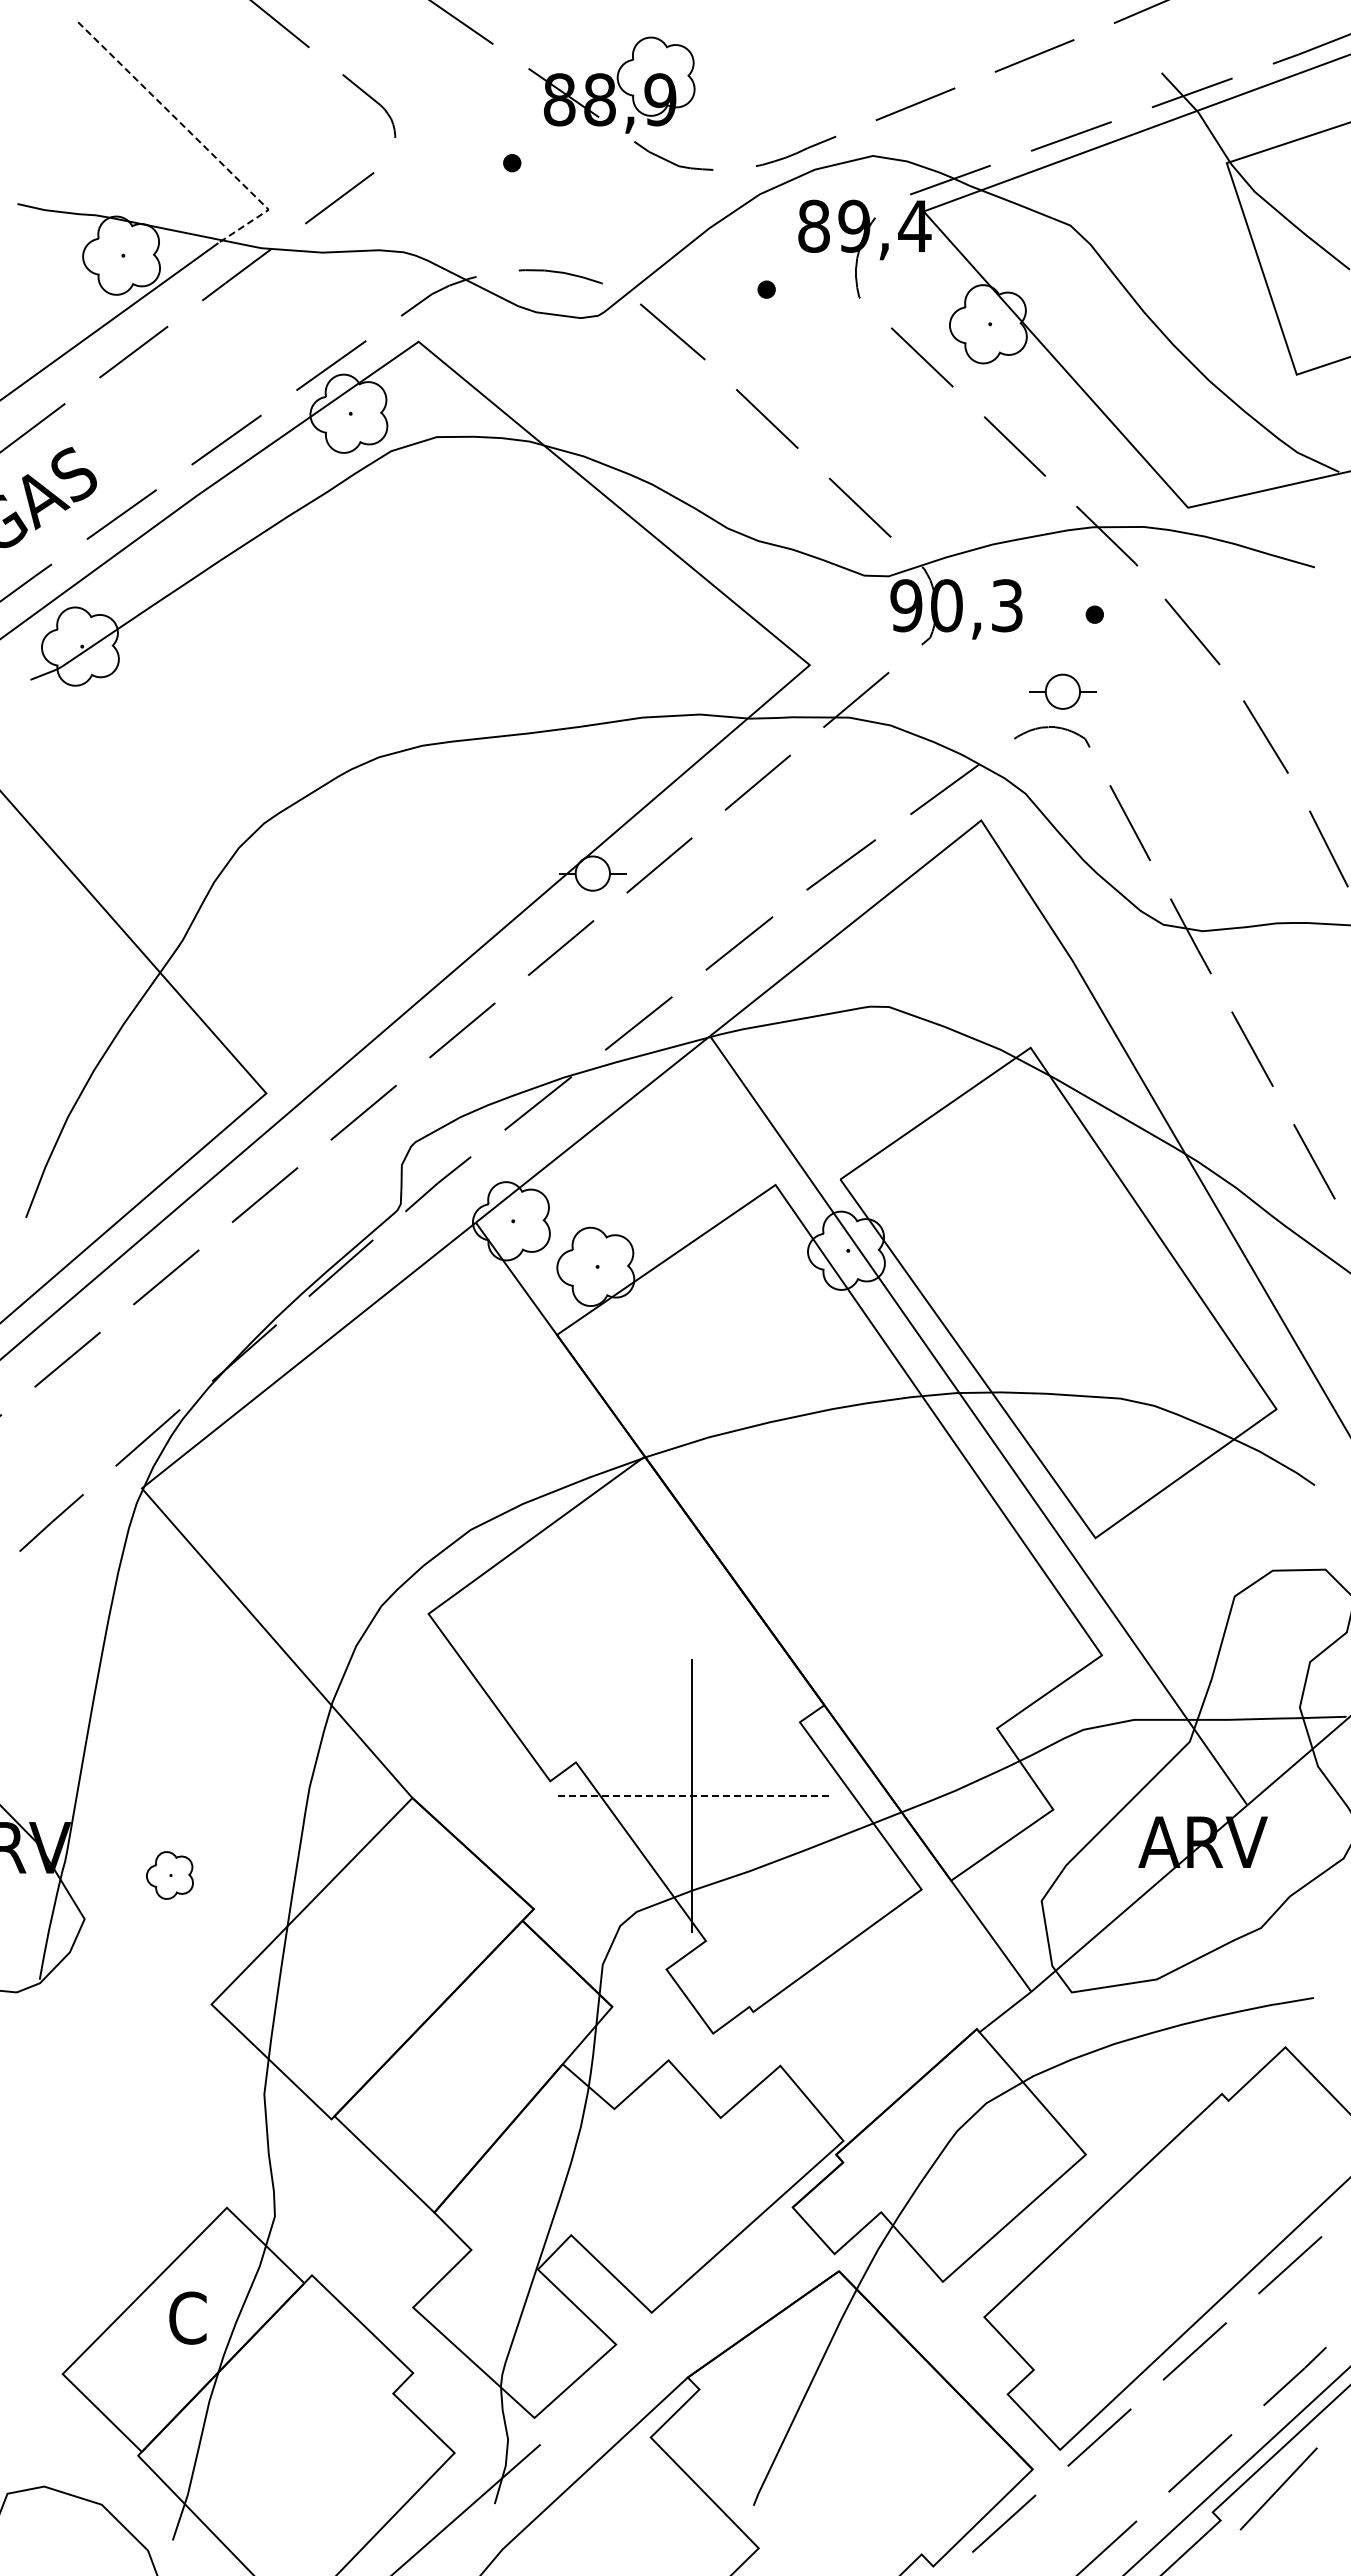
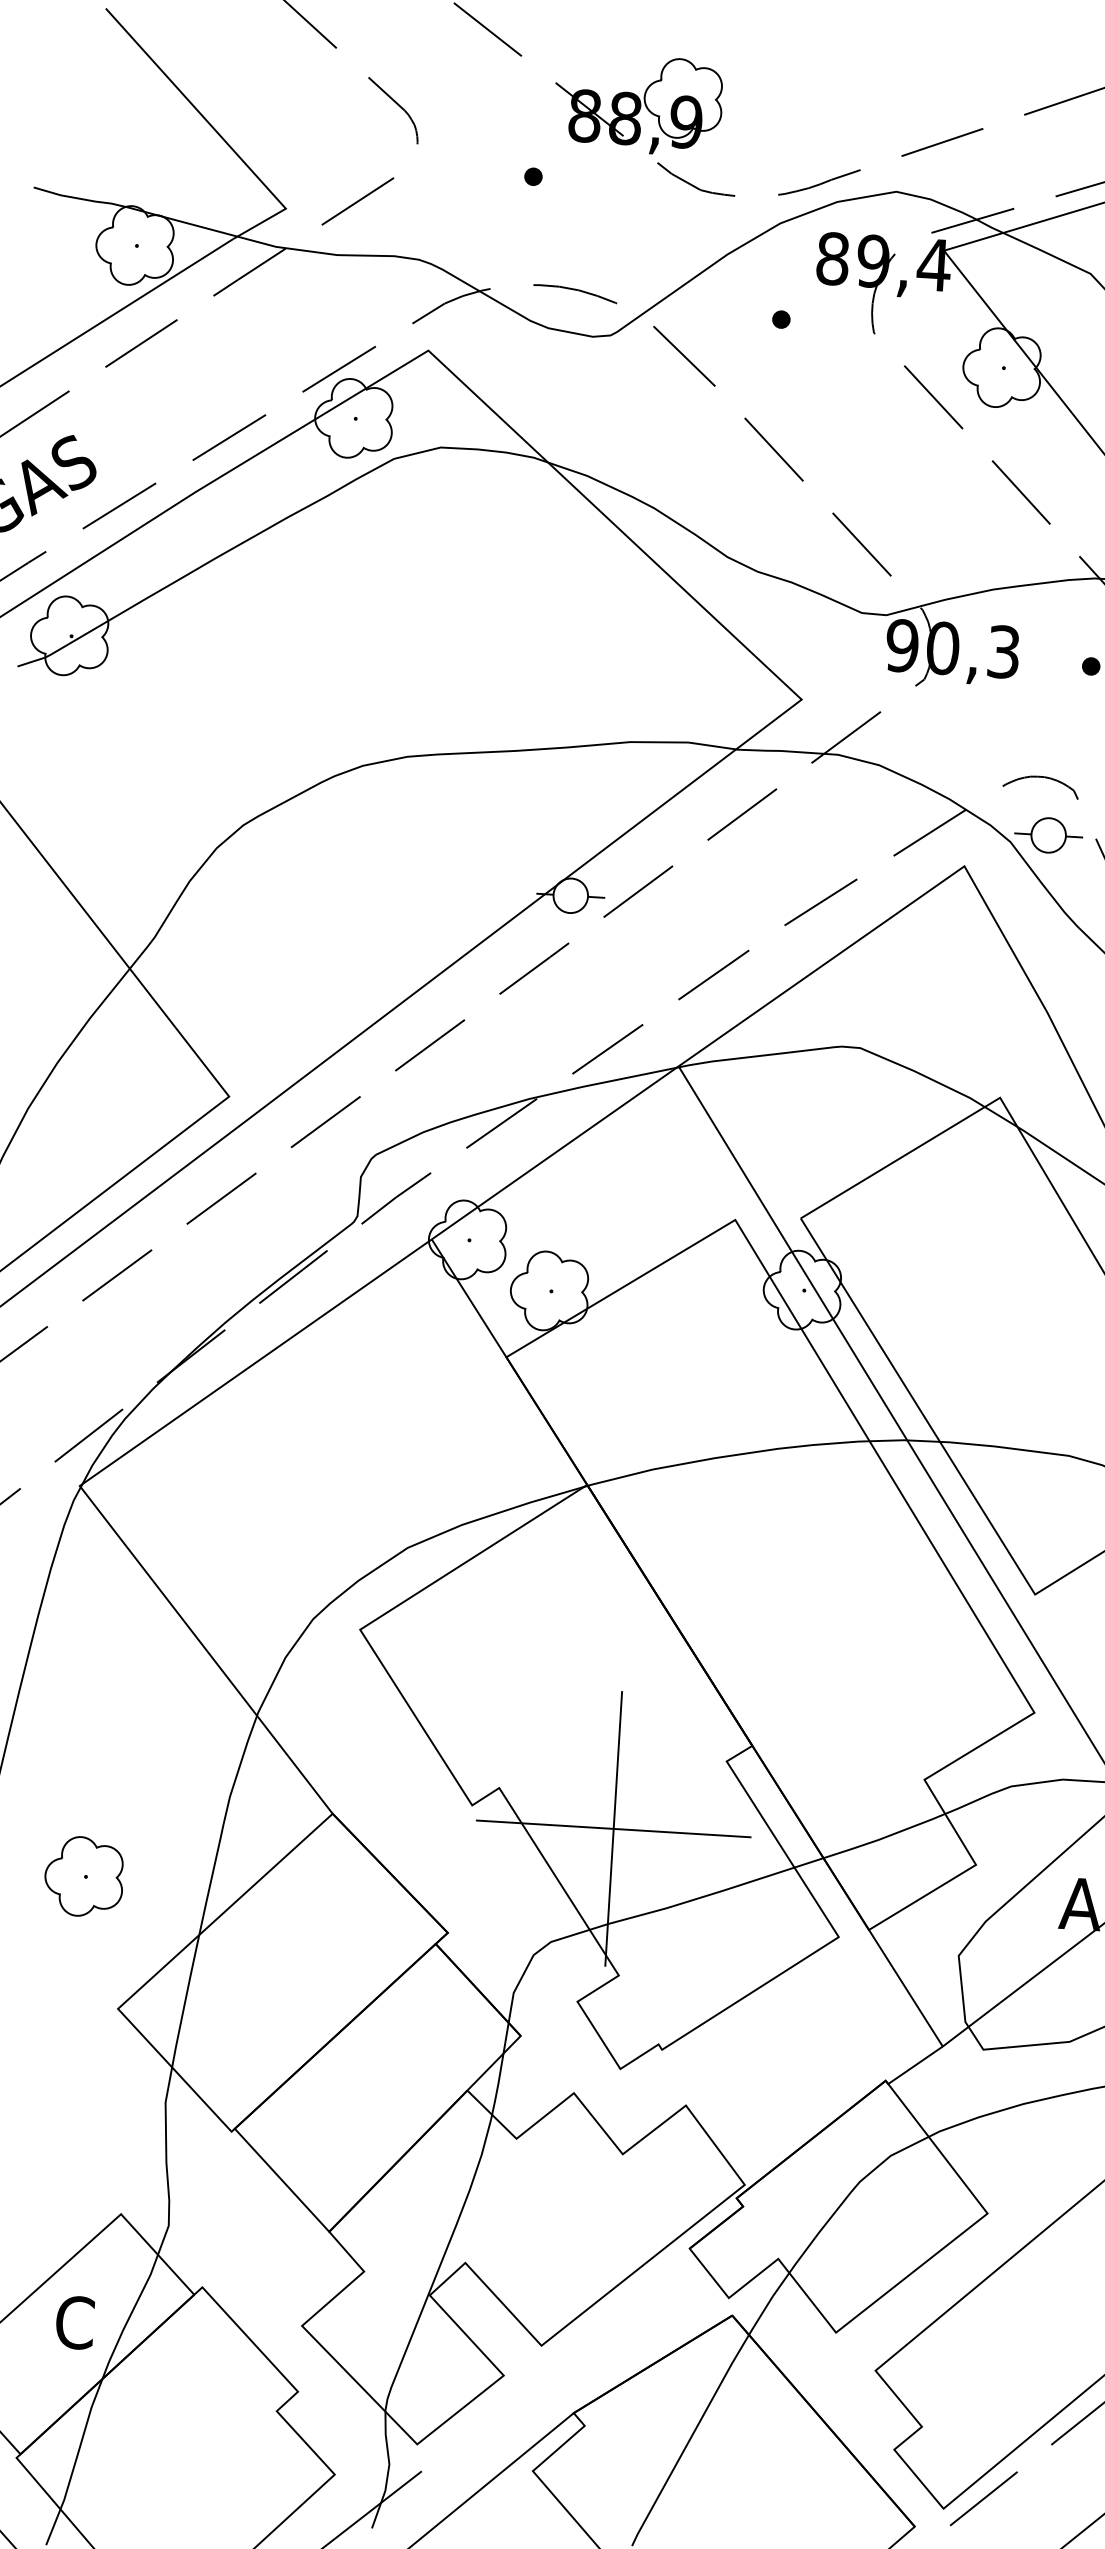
line: (195, 137) -> (216, 131), dashed -> solid
part: (1062, 691) -> (1048, 835), moved
line: (691, 1796) -> (613, 1829), dashed -> solid
part: (169, 1875) -> (83, 1876), size x1.67

